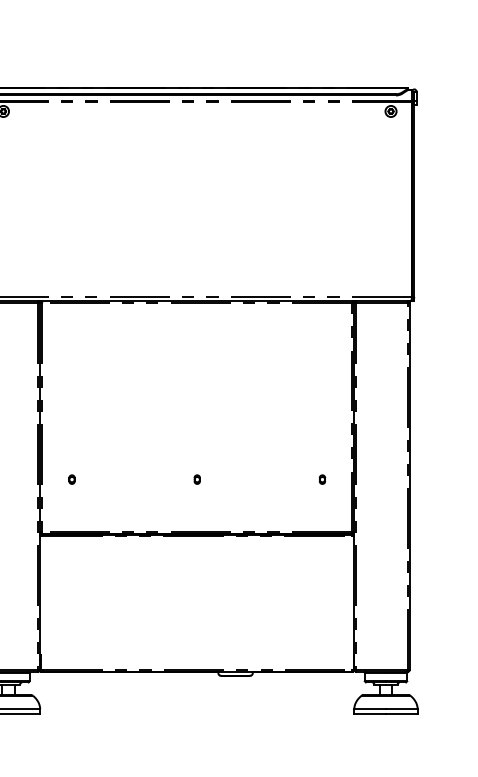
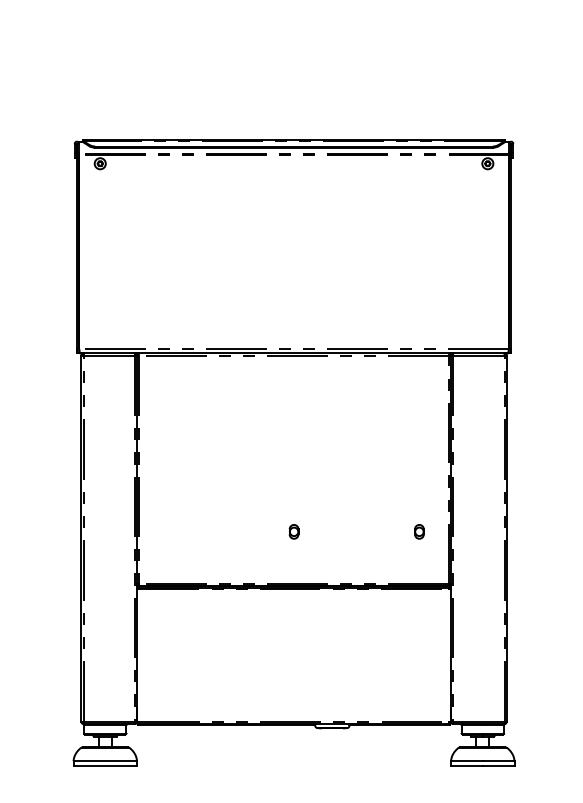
part: (71, 479) -> (168, 531), removed
part: (196, 479) -> (293, 531), size x1.6
part: (321, 479) -> (418, 531), size x1.6

